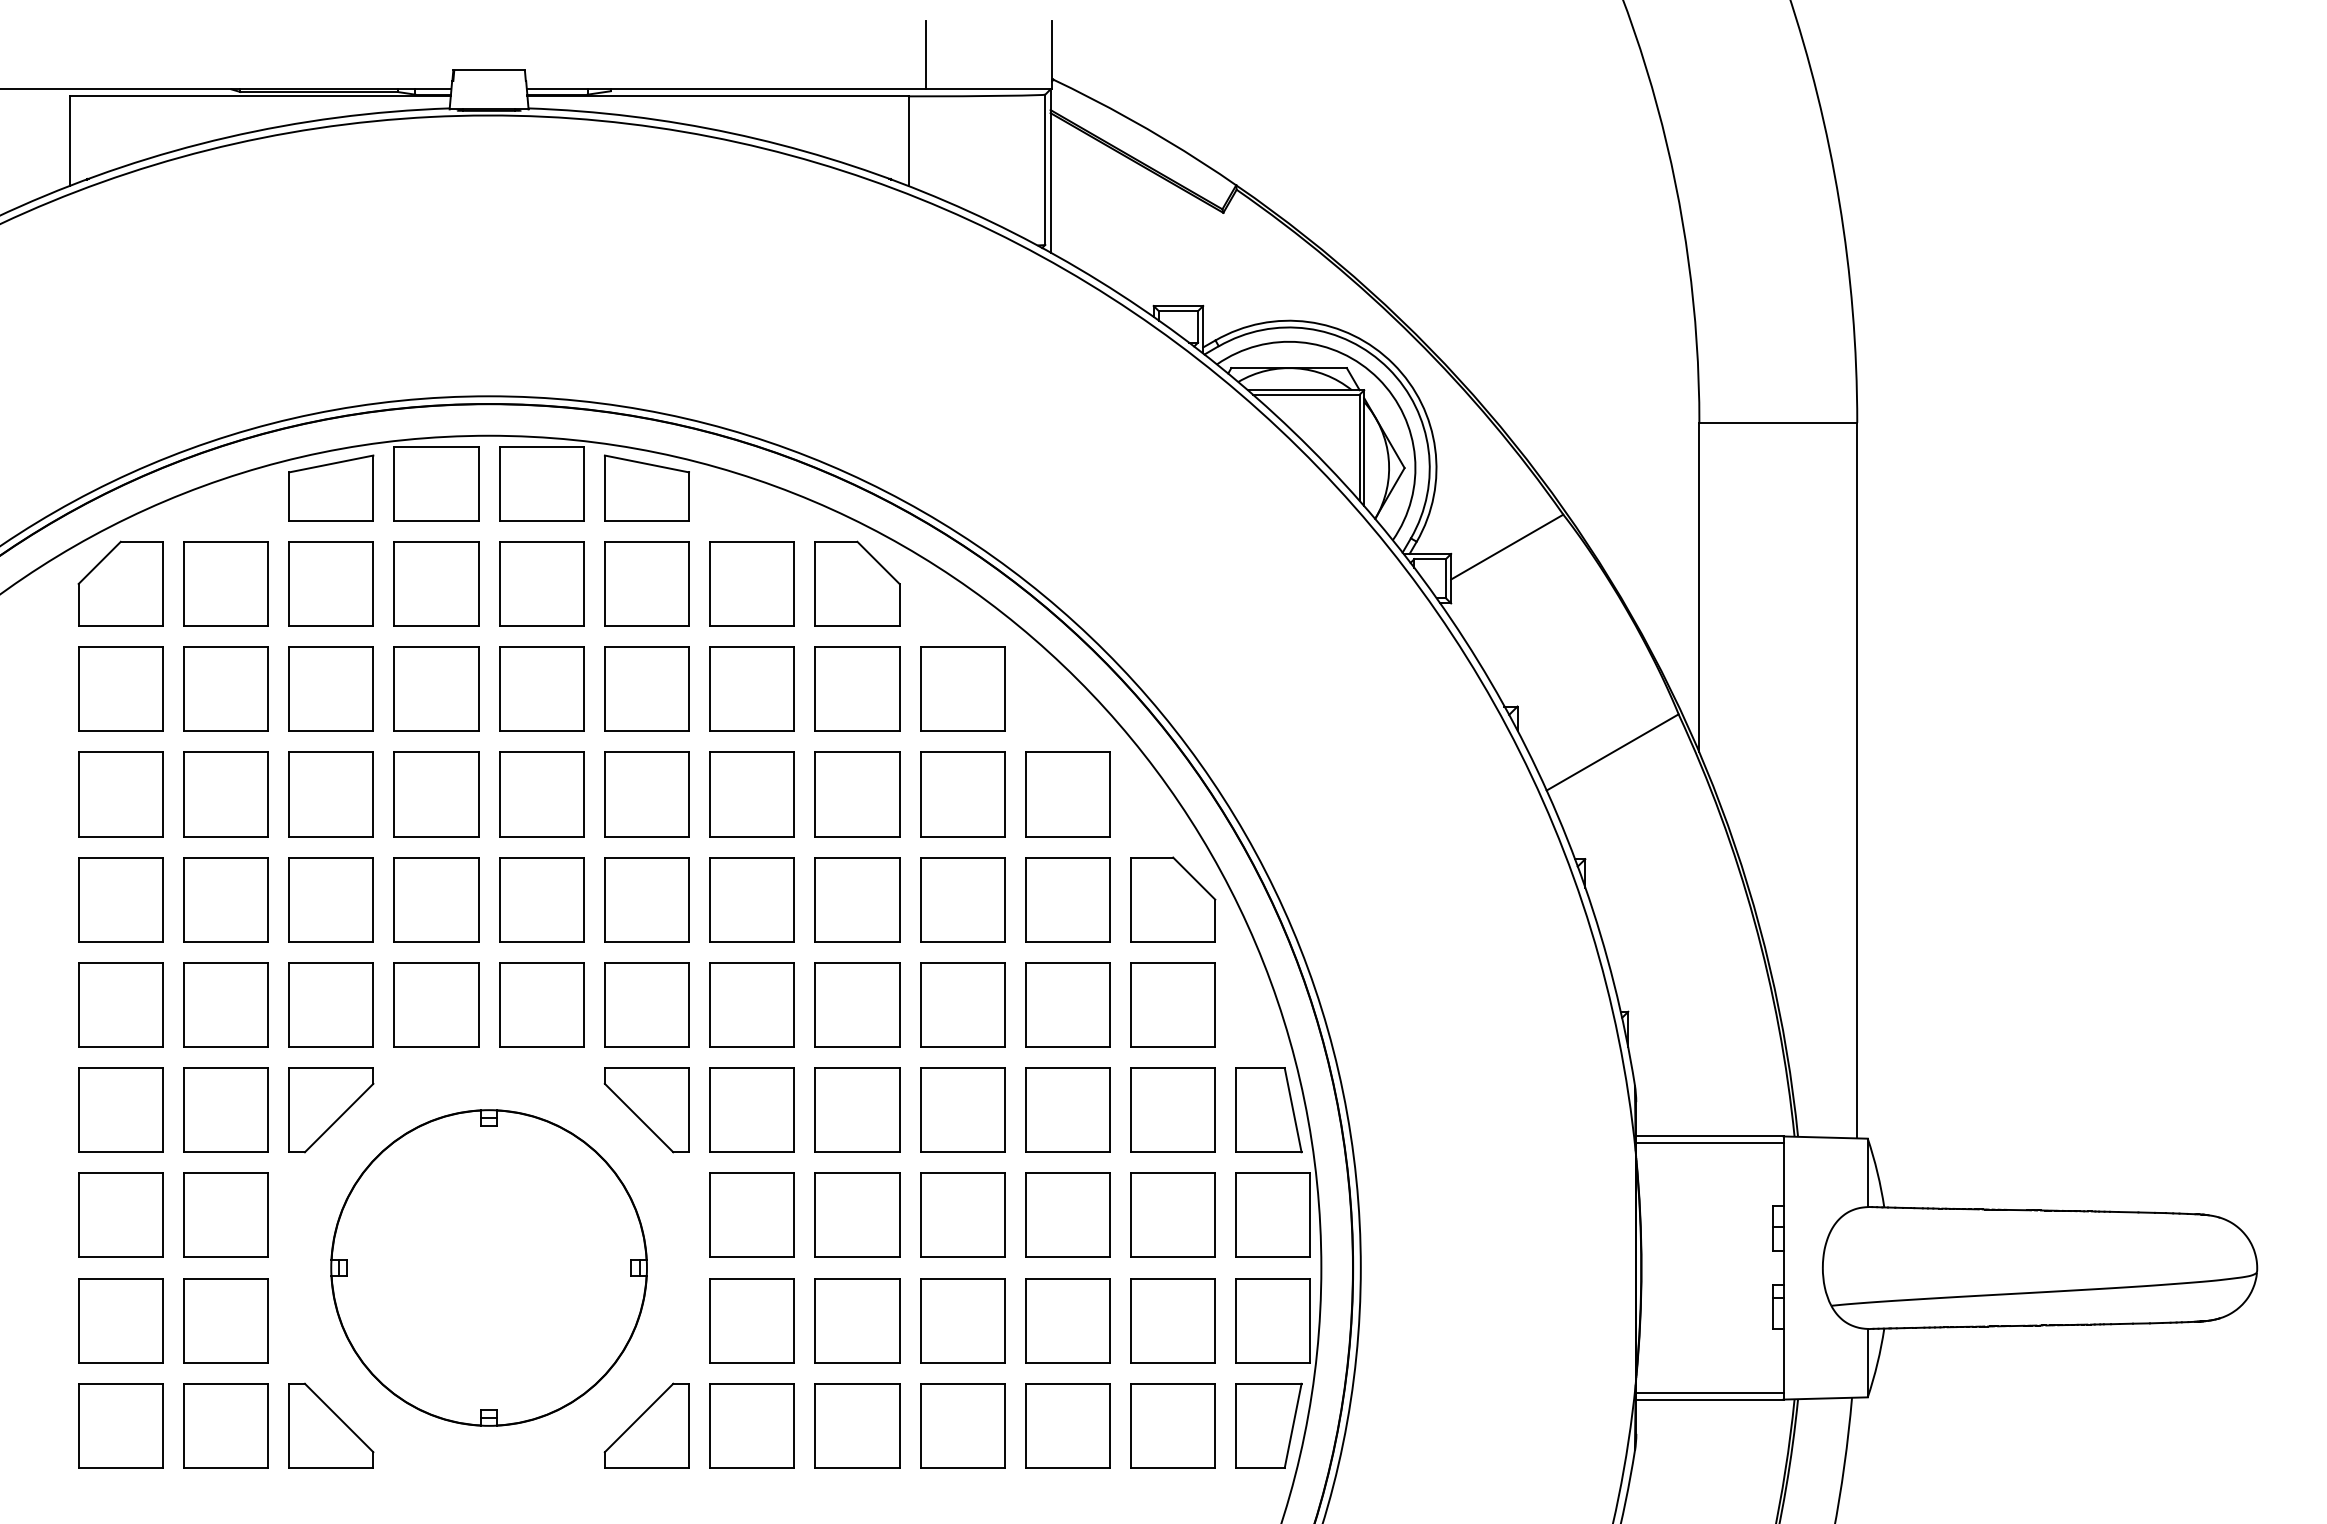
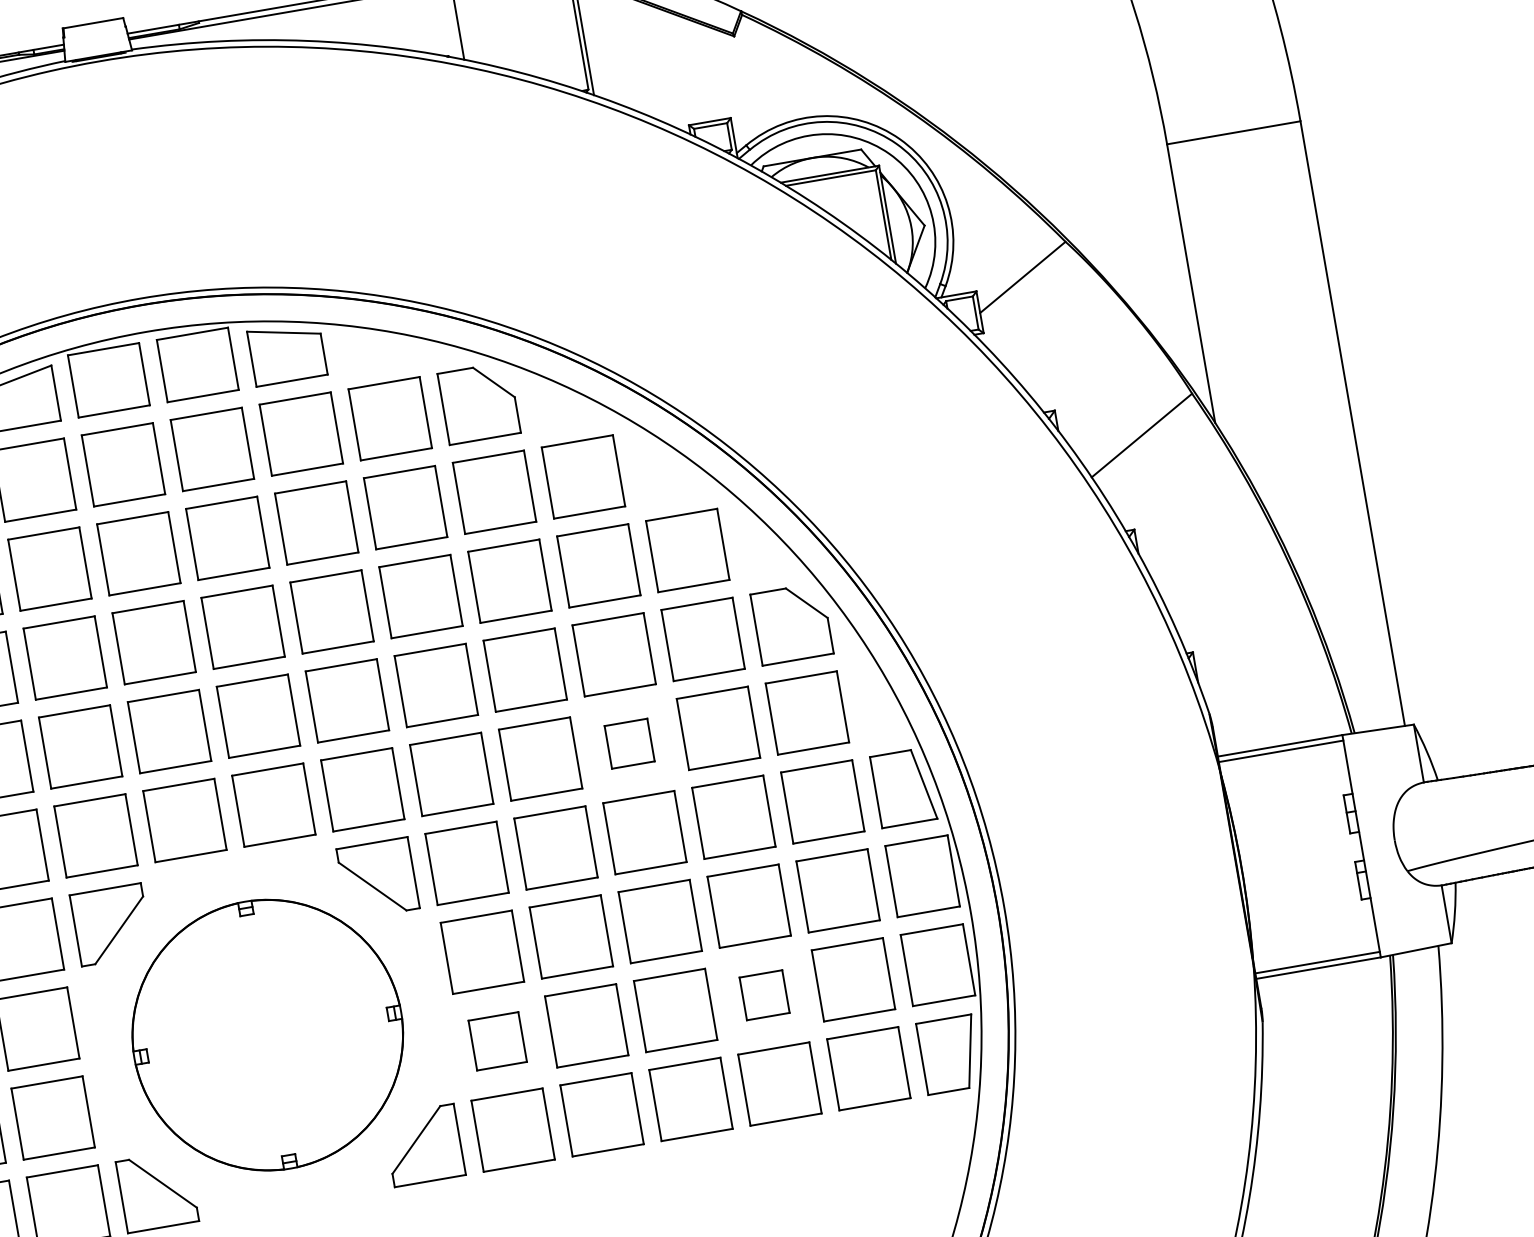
part: (962, 1004) -> (629, 743), size x0.6
part: (751, 1320) -> (497, 1041), size x0.7
part: (1067, 1320) -> (764, 995), size x0.6

